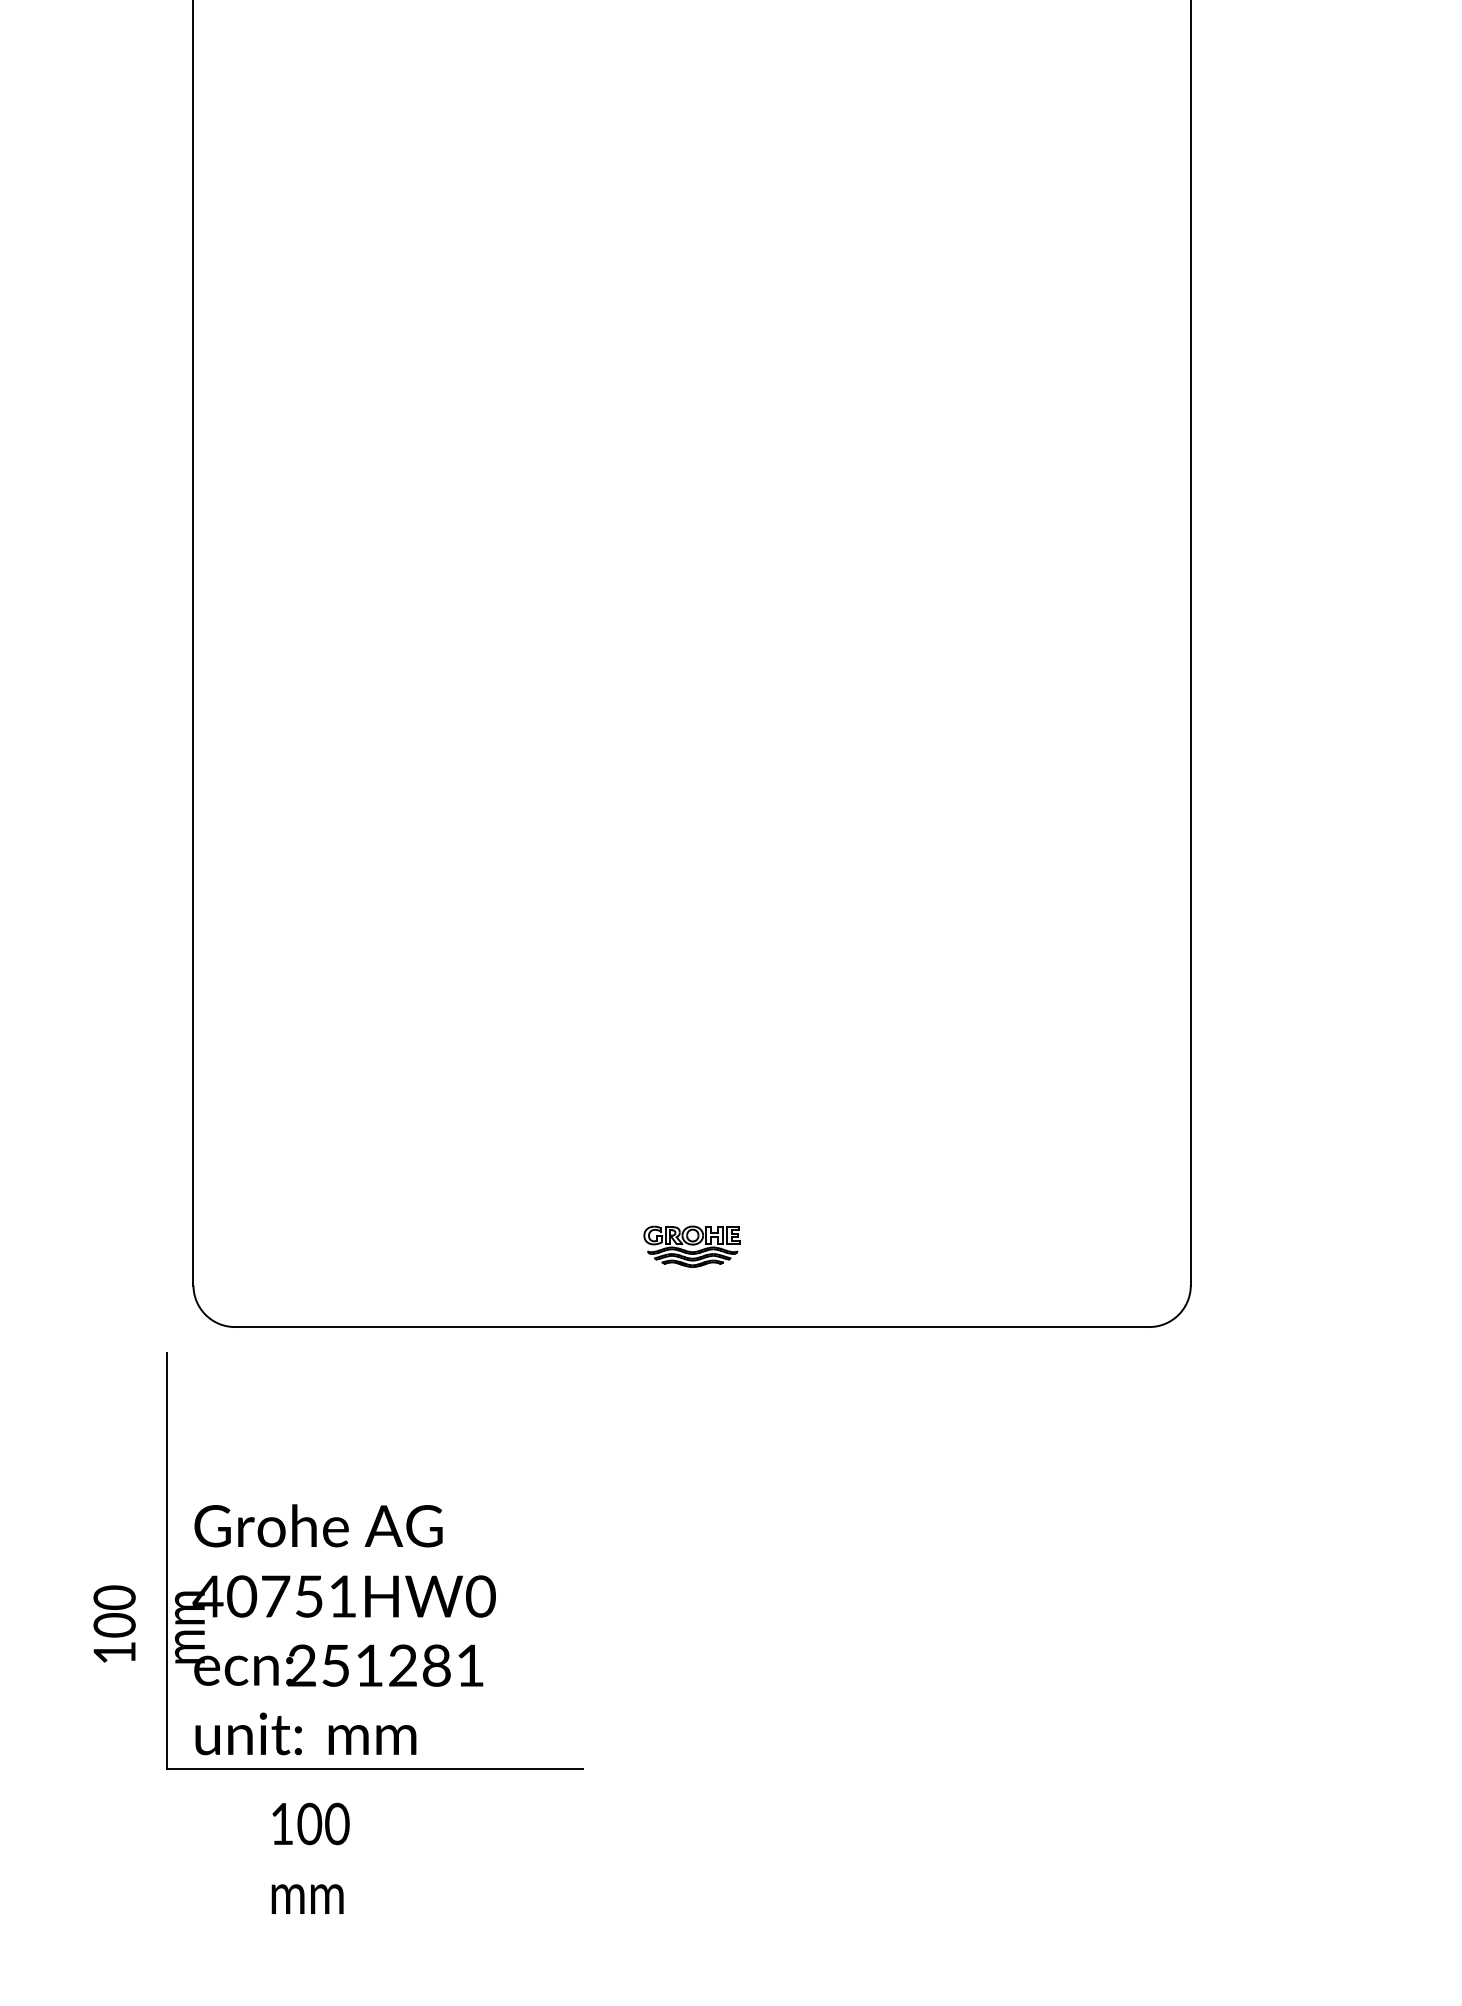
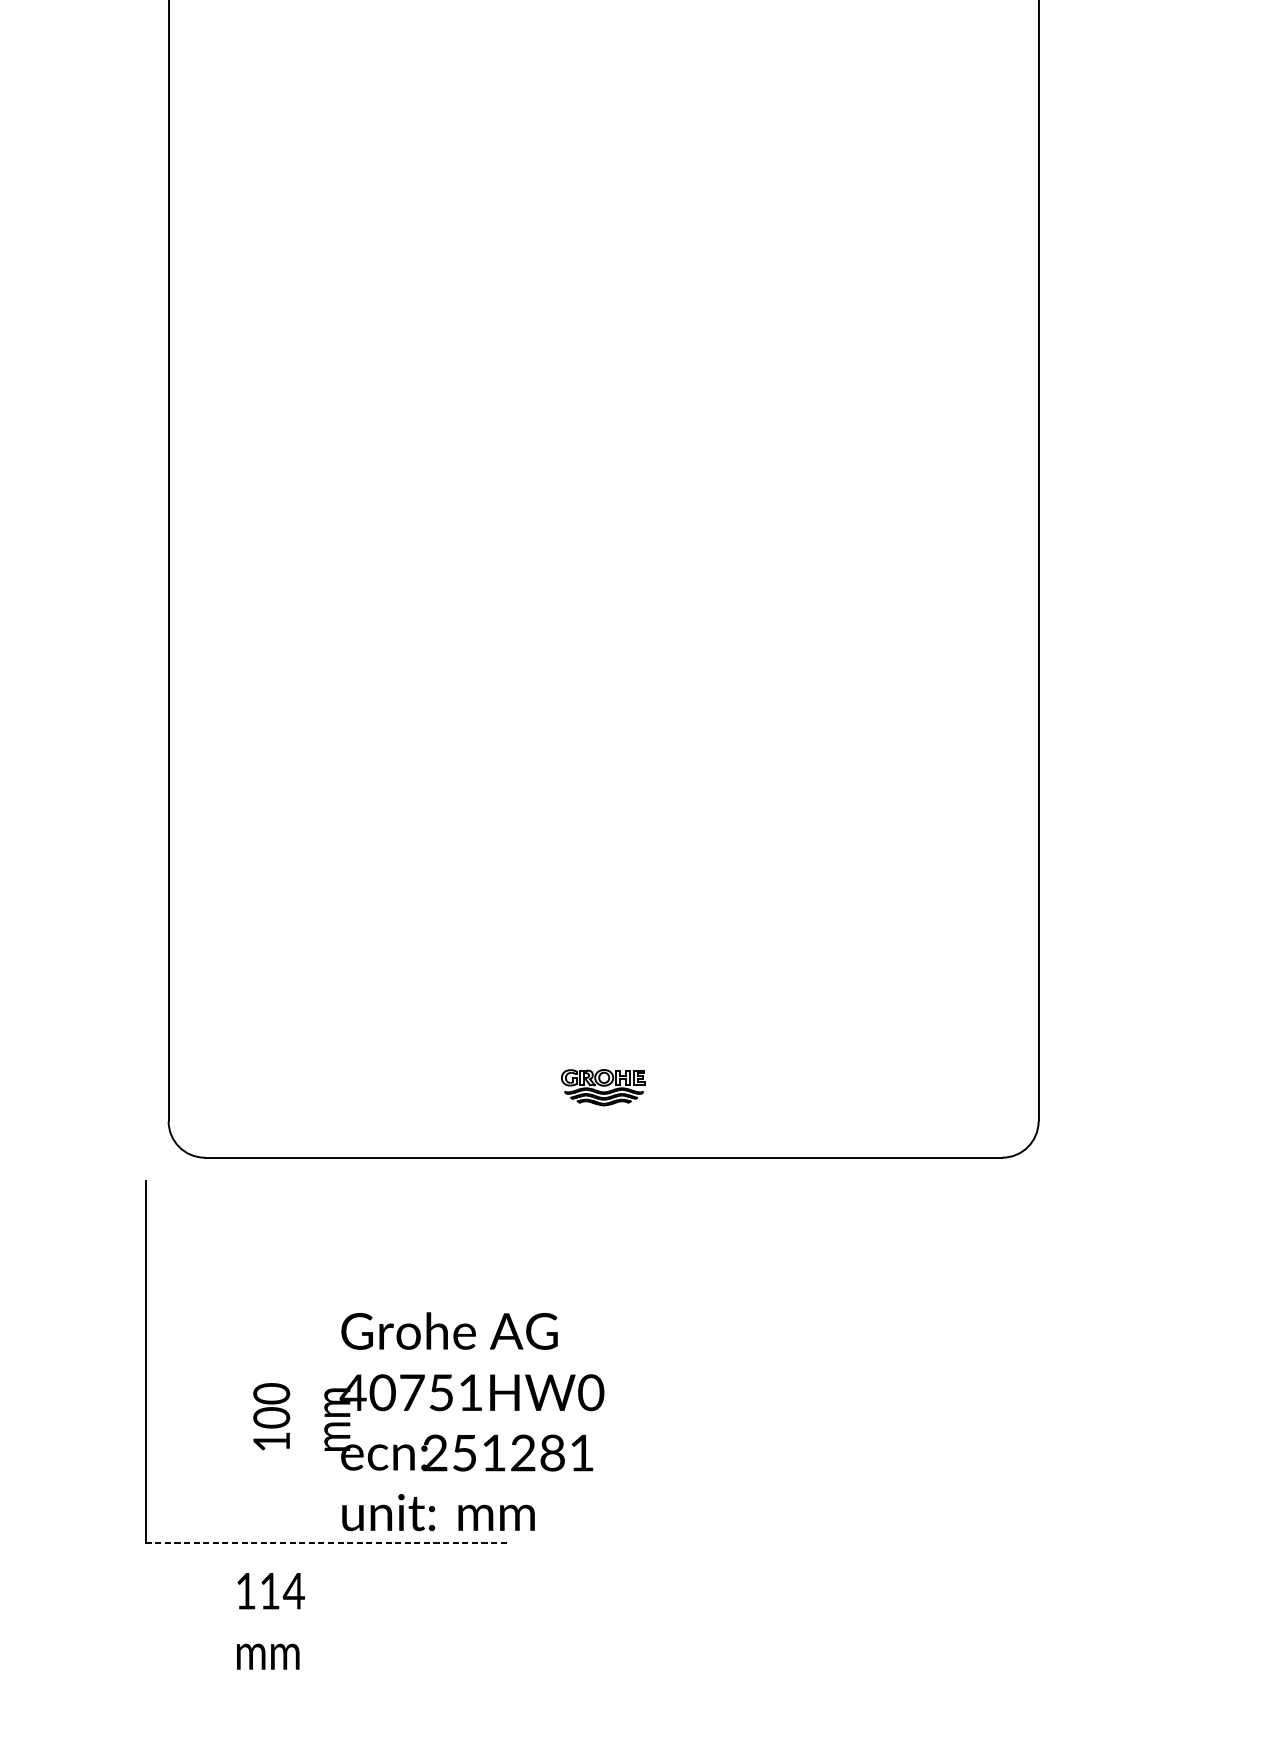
text: (294, 1629) -> (428, 1421), moved
line: (374, 1769) -> (326, 1543), solid -> dashed
text: (323, 1823) -> (282, 1590), 100 -> 114

